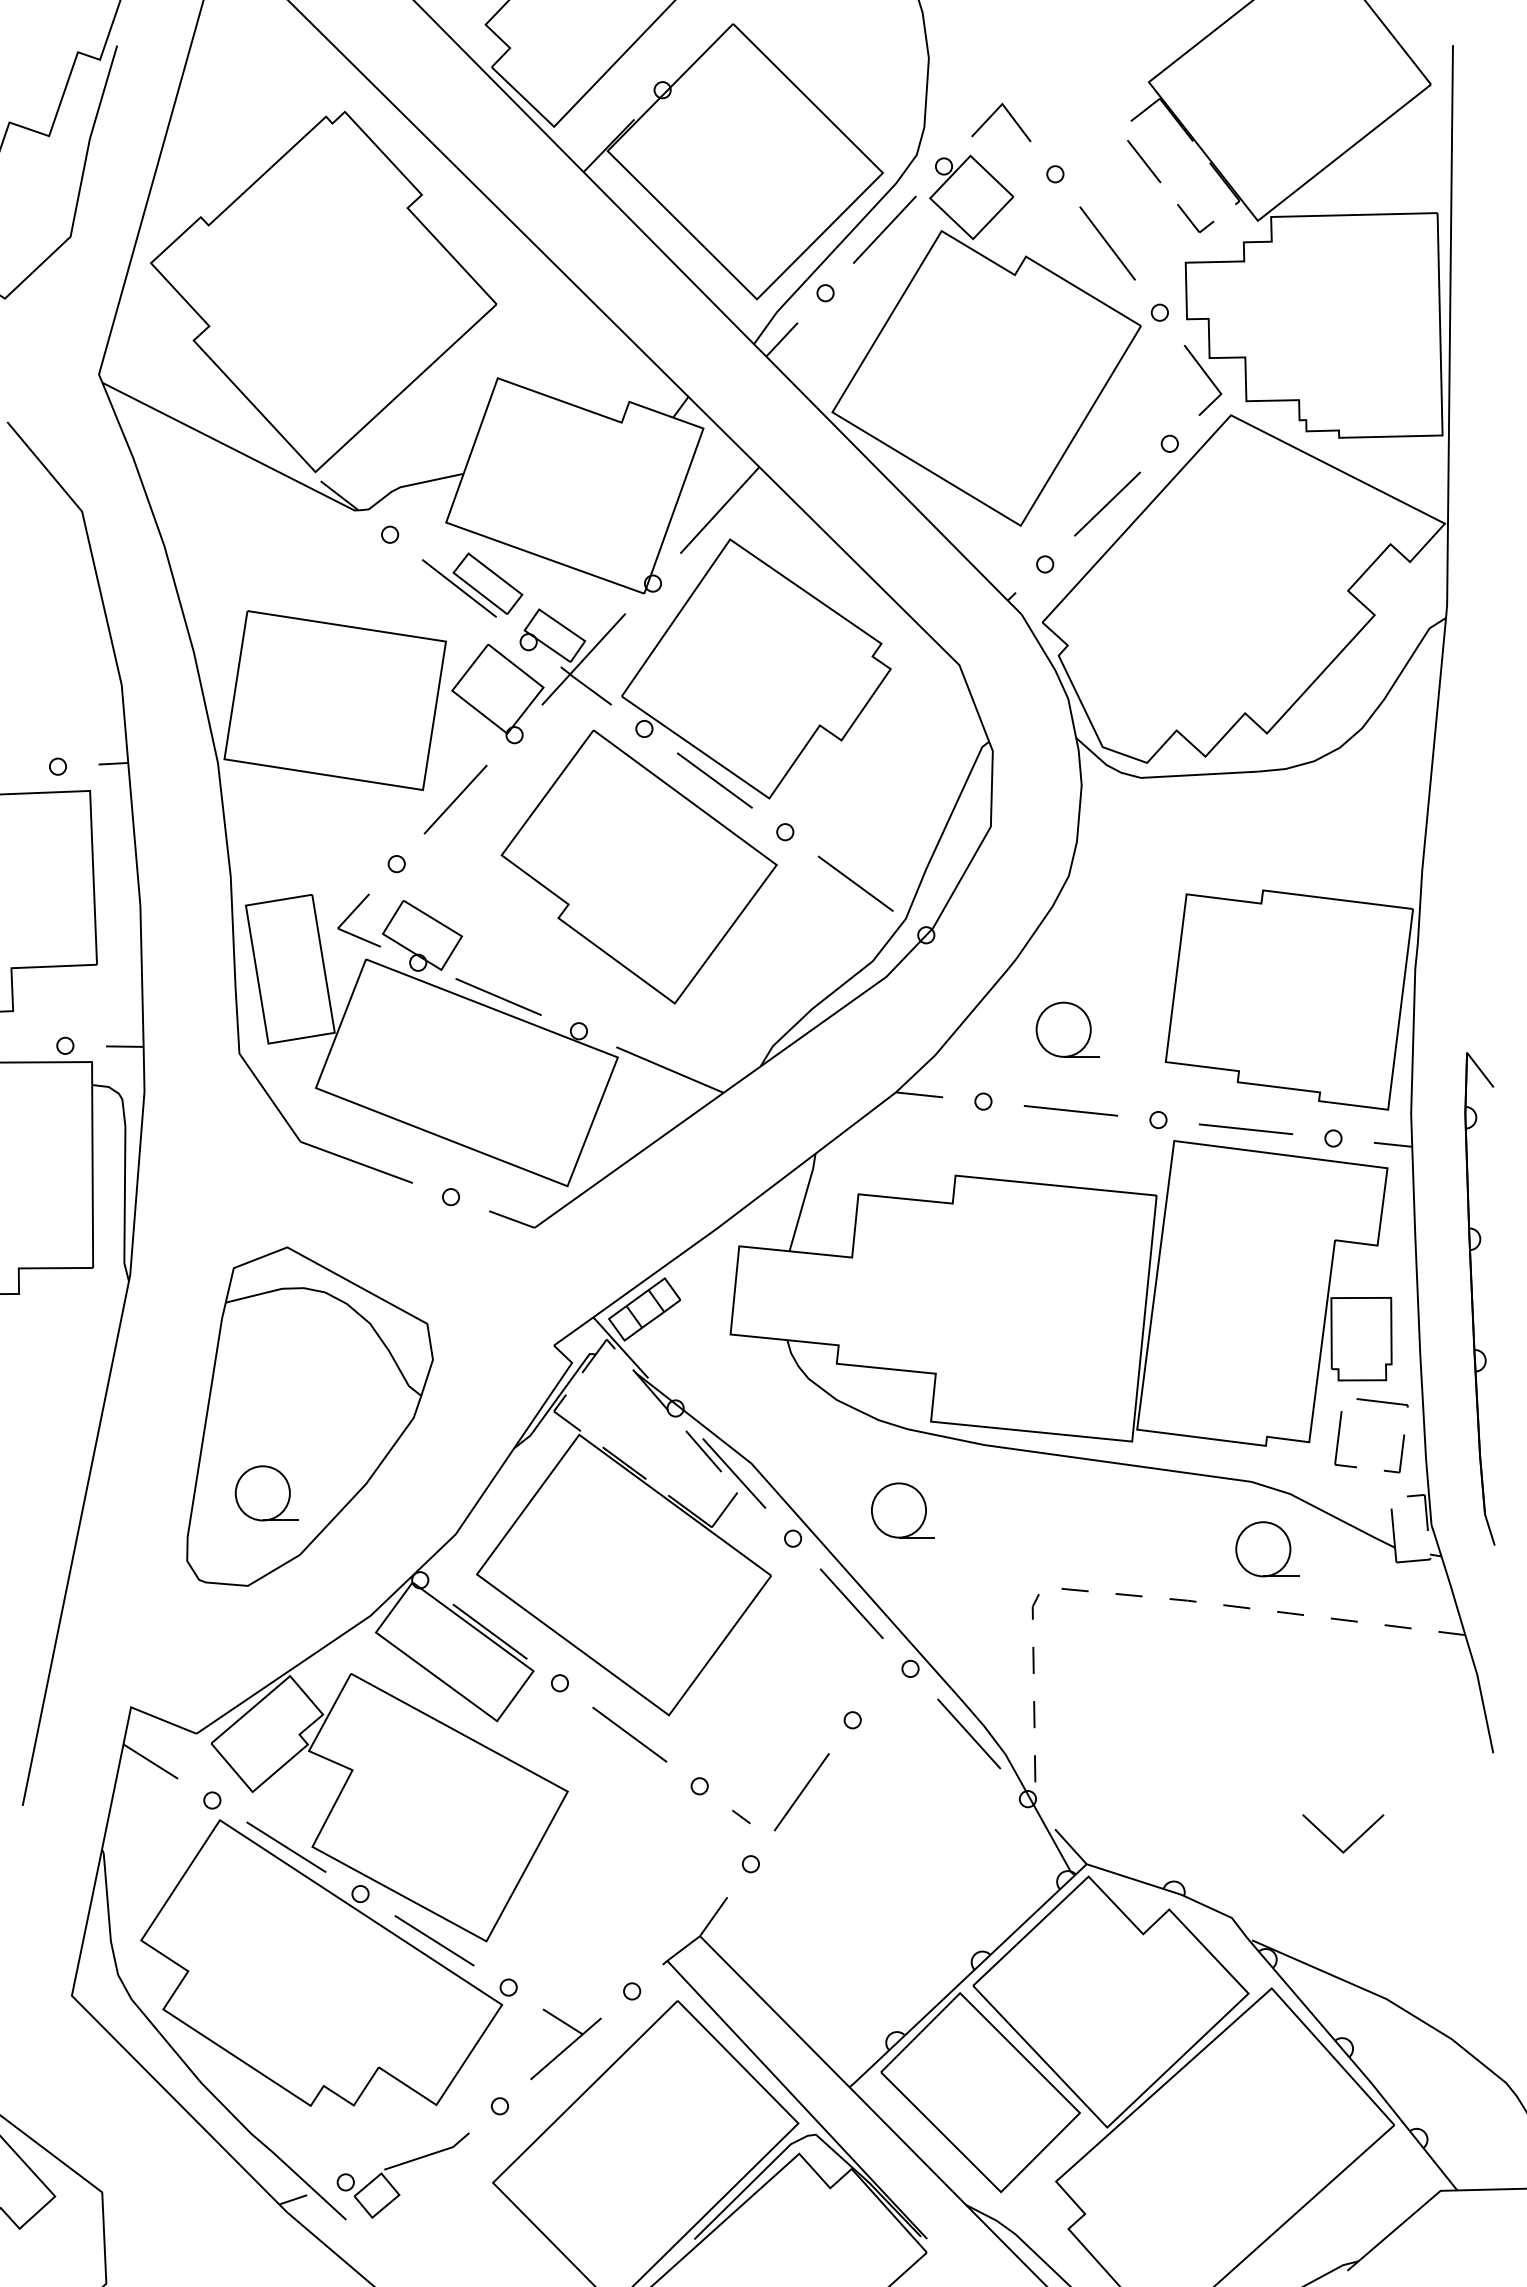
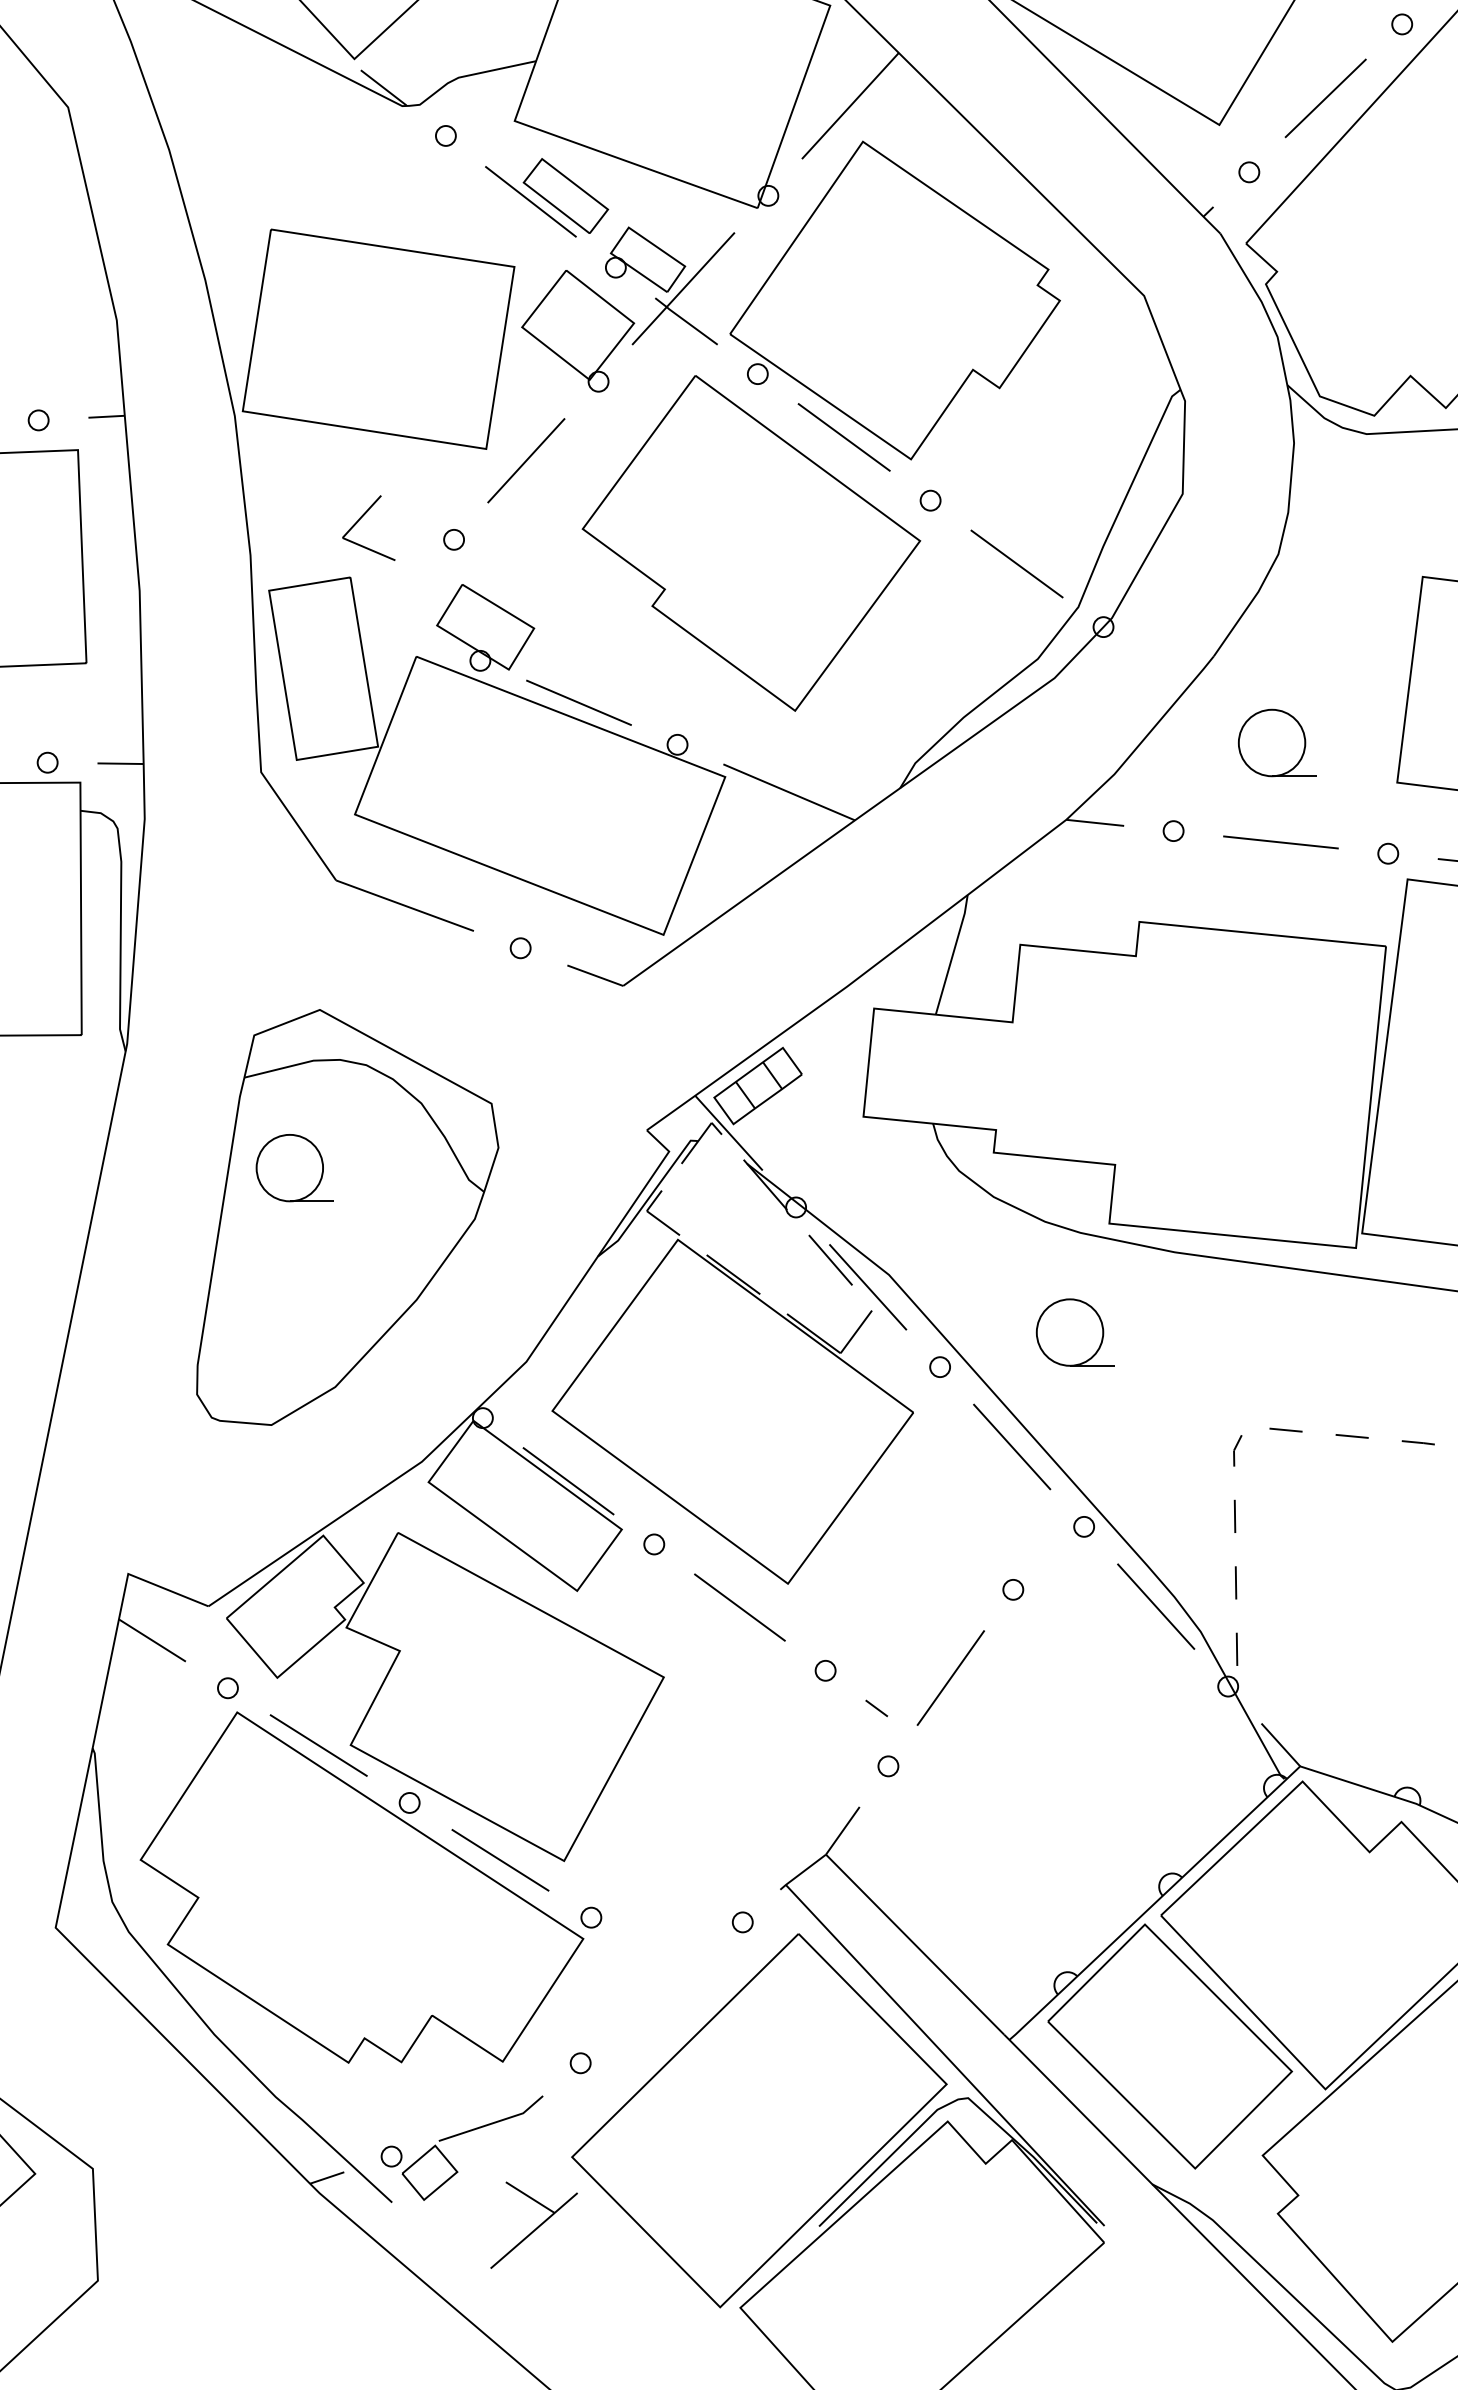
part: (351, 915) -> (359, 521), moved
part: (266, 1493) -> (294, 1168), moved
part: (565, 2044) -> (533, 2225), moved

